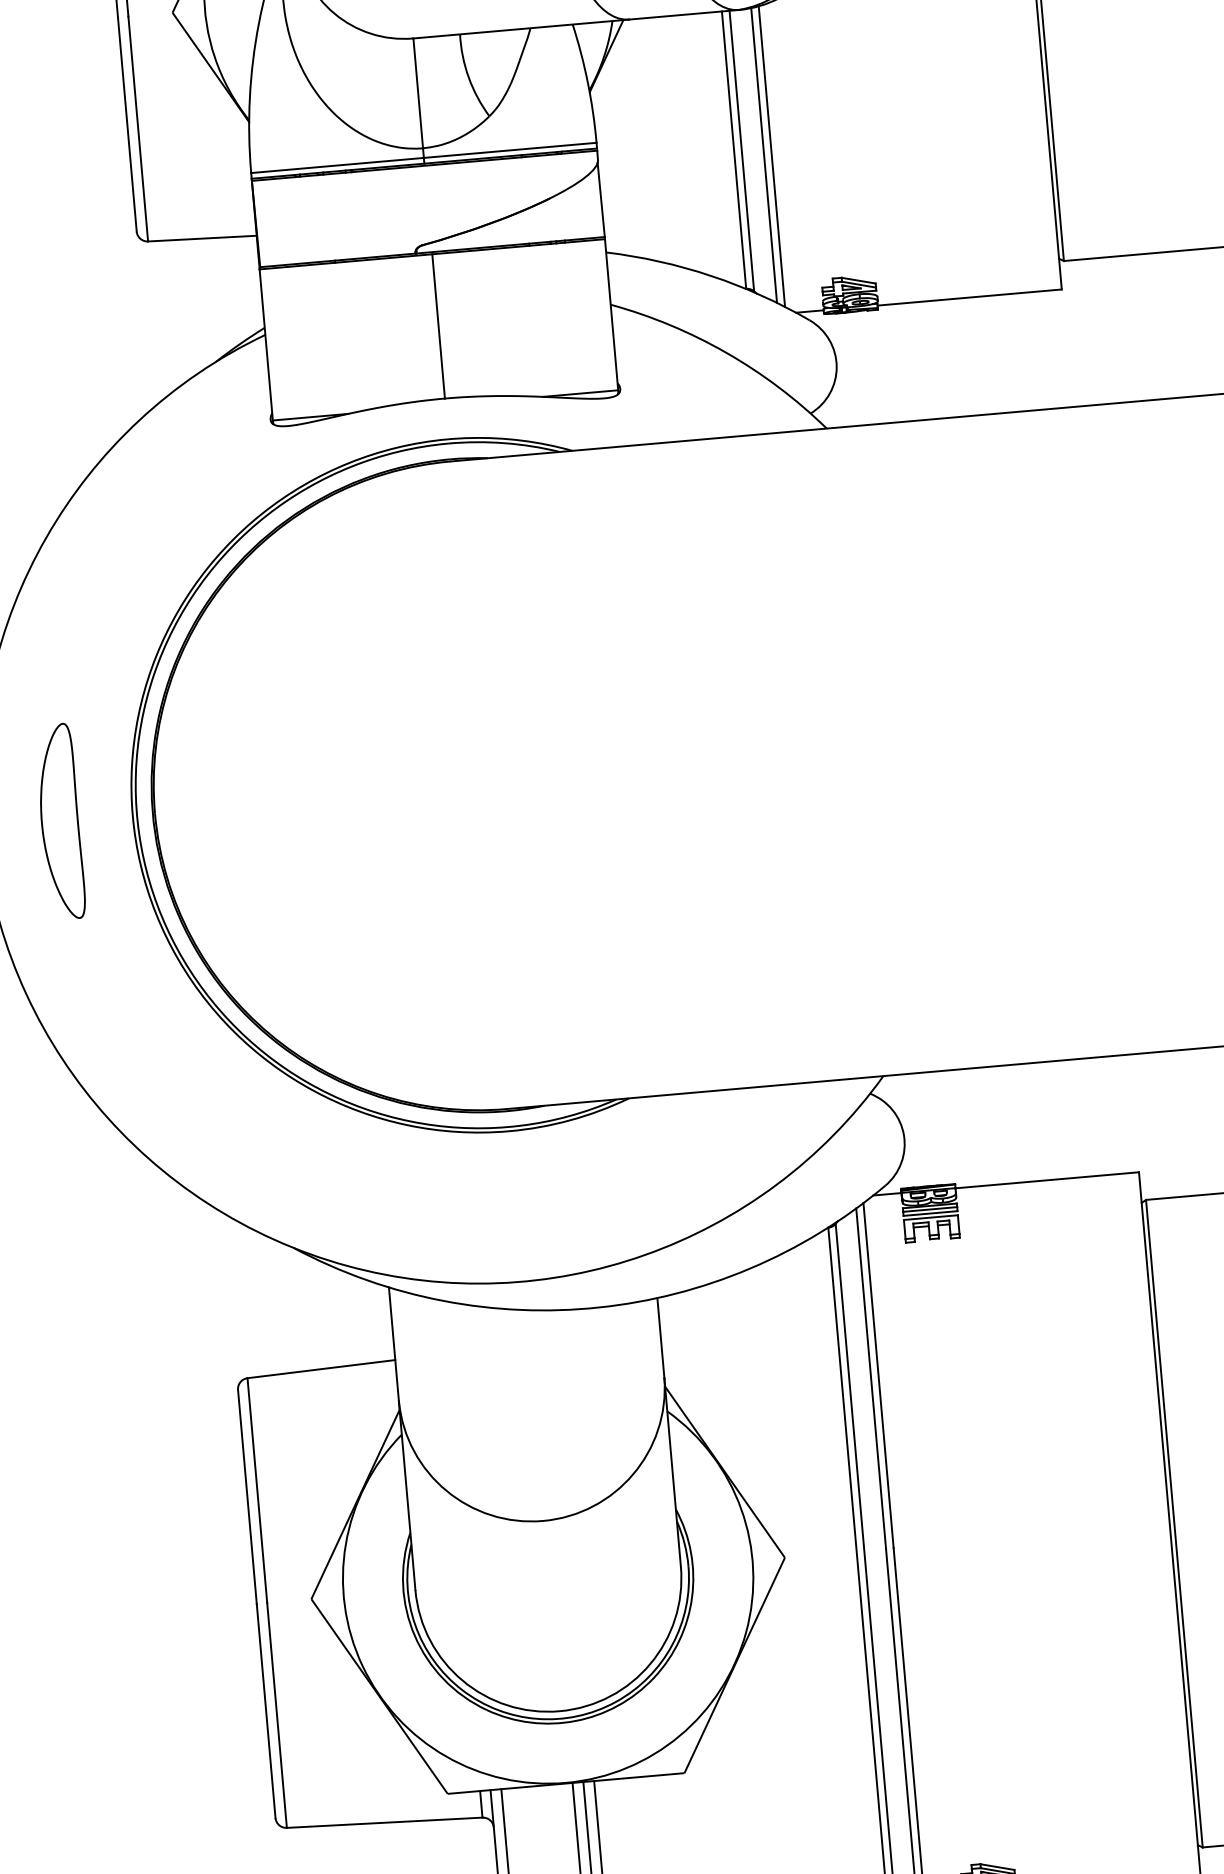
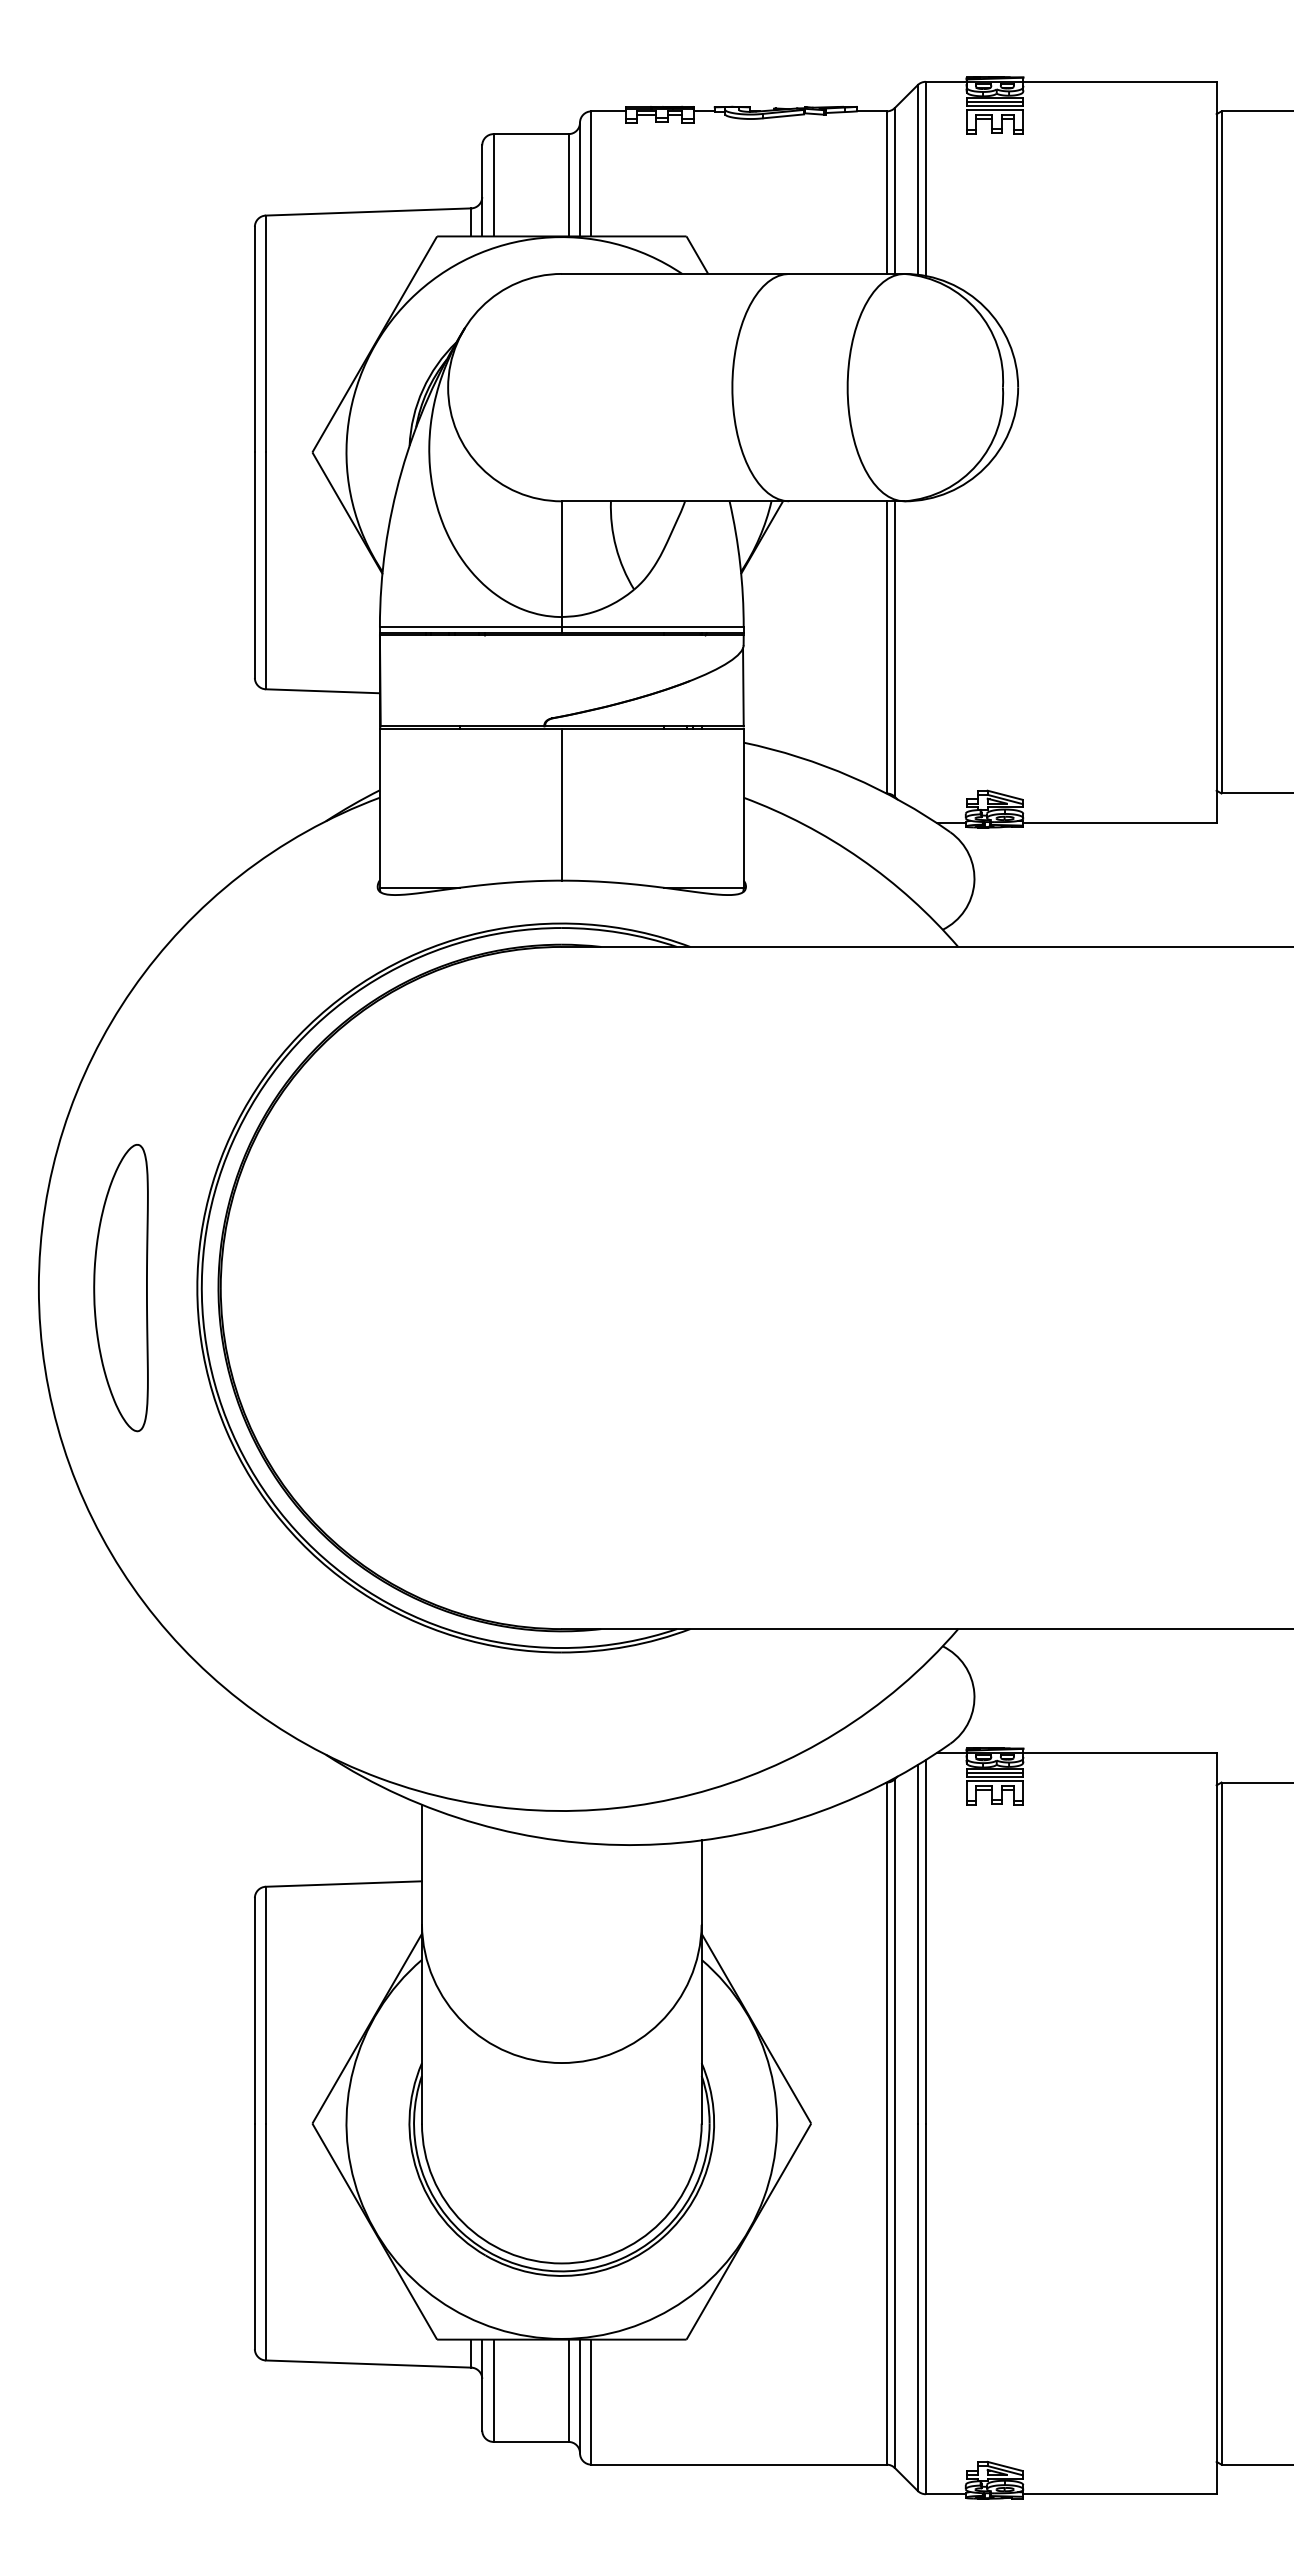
line: (763, 155) -> (917, 655), removed
line: (771, 156) -> (925, 657), removed
part: (59, 821) -> (120, 1287), size x1.4

